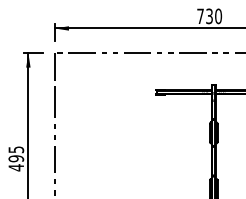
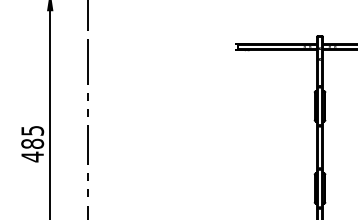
text: (16, 158) -> (32, 143), 495 -> 485

